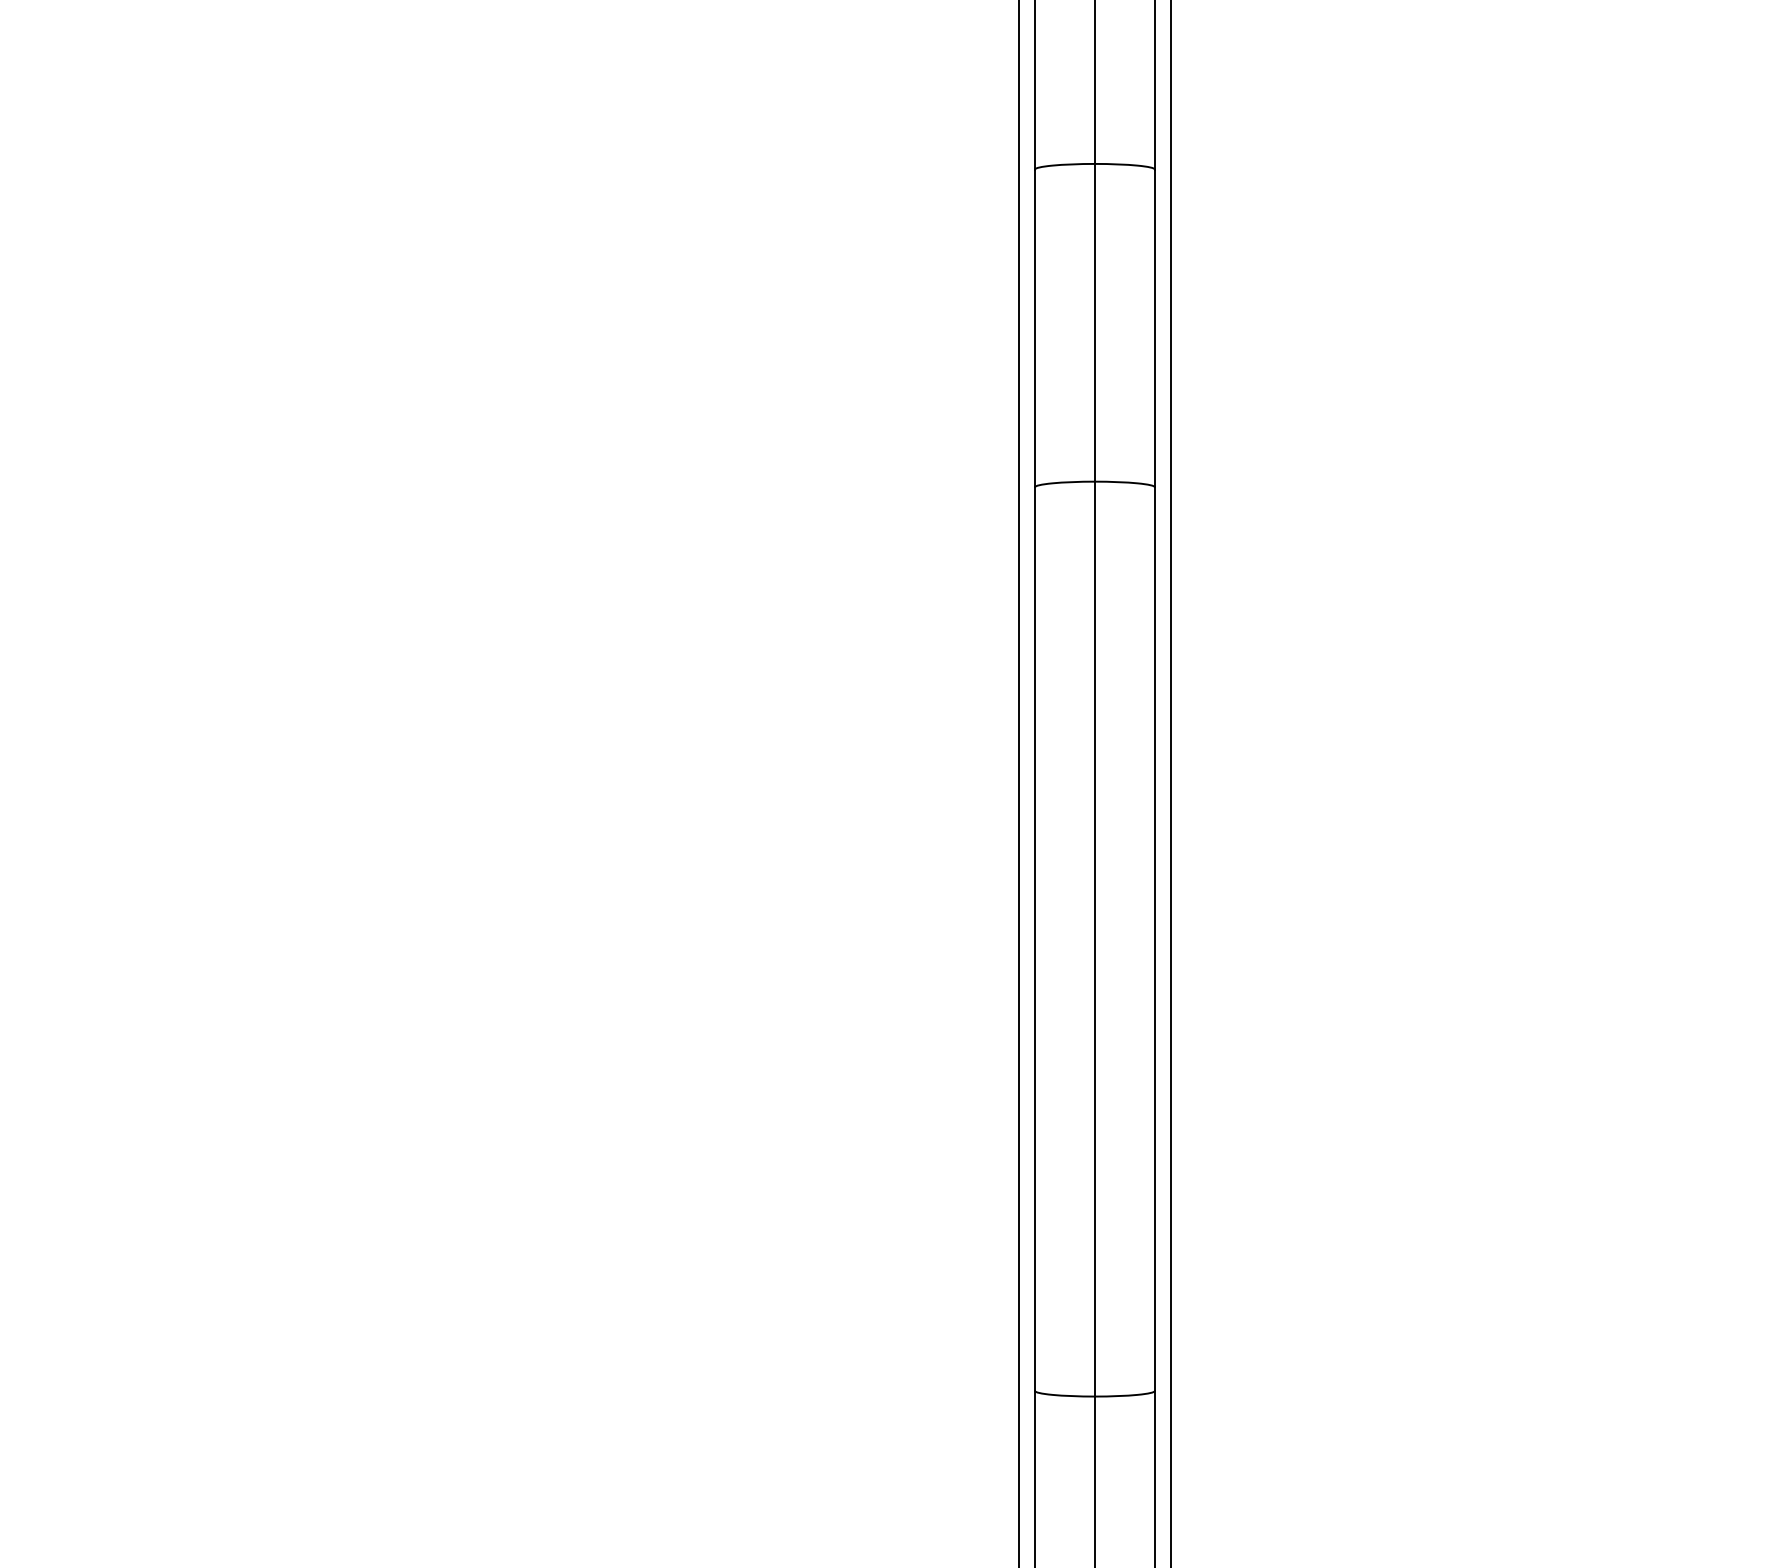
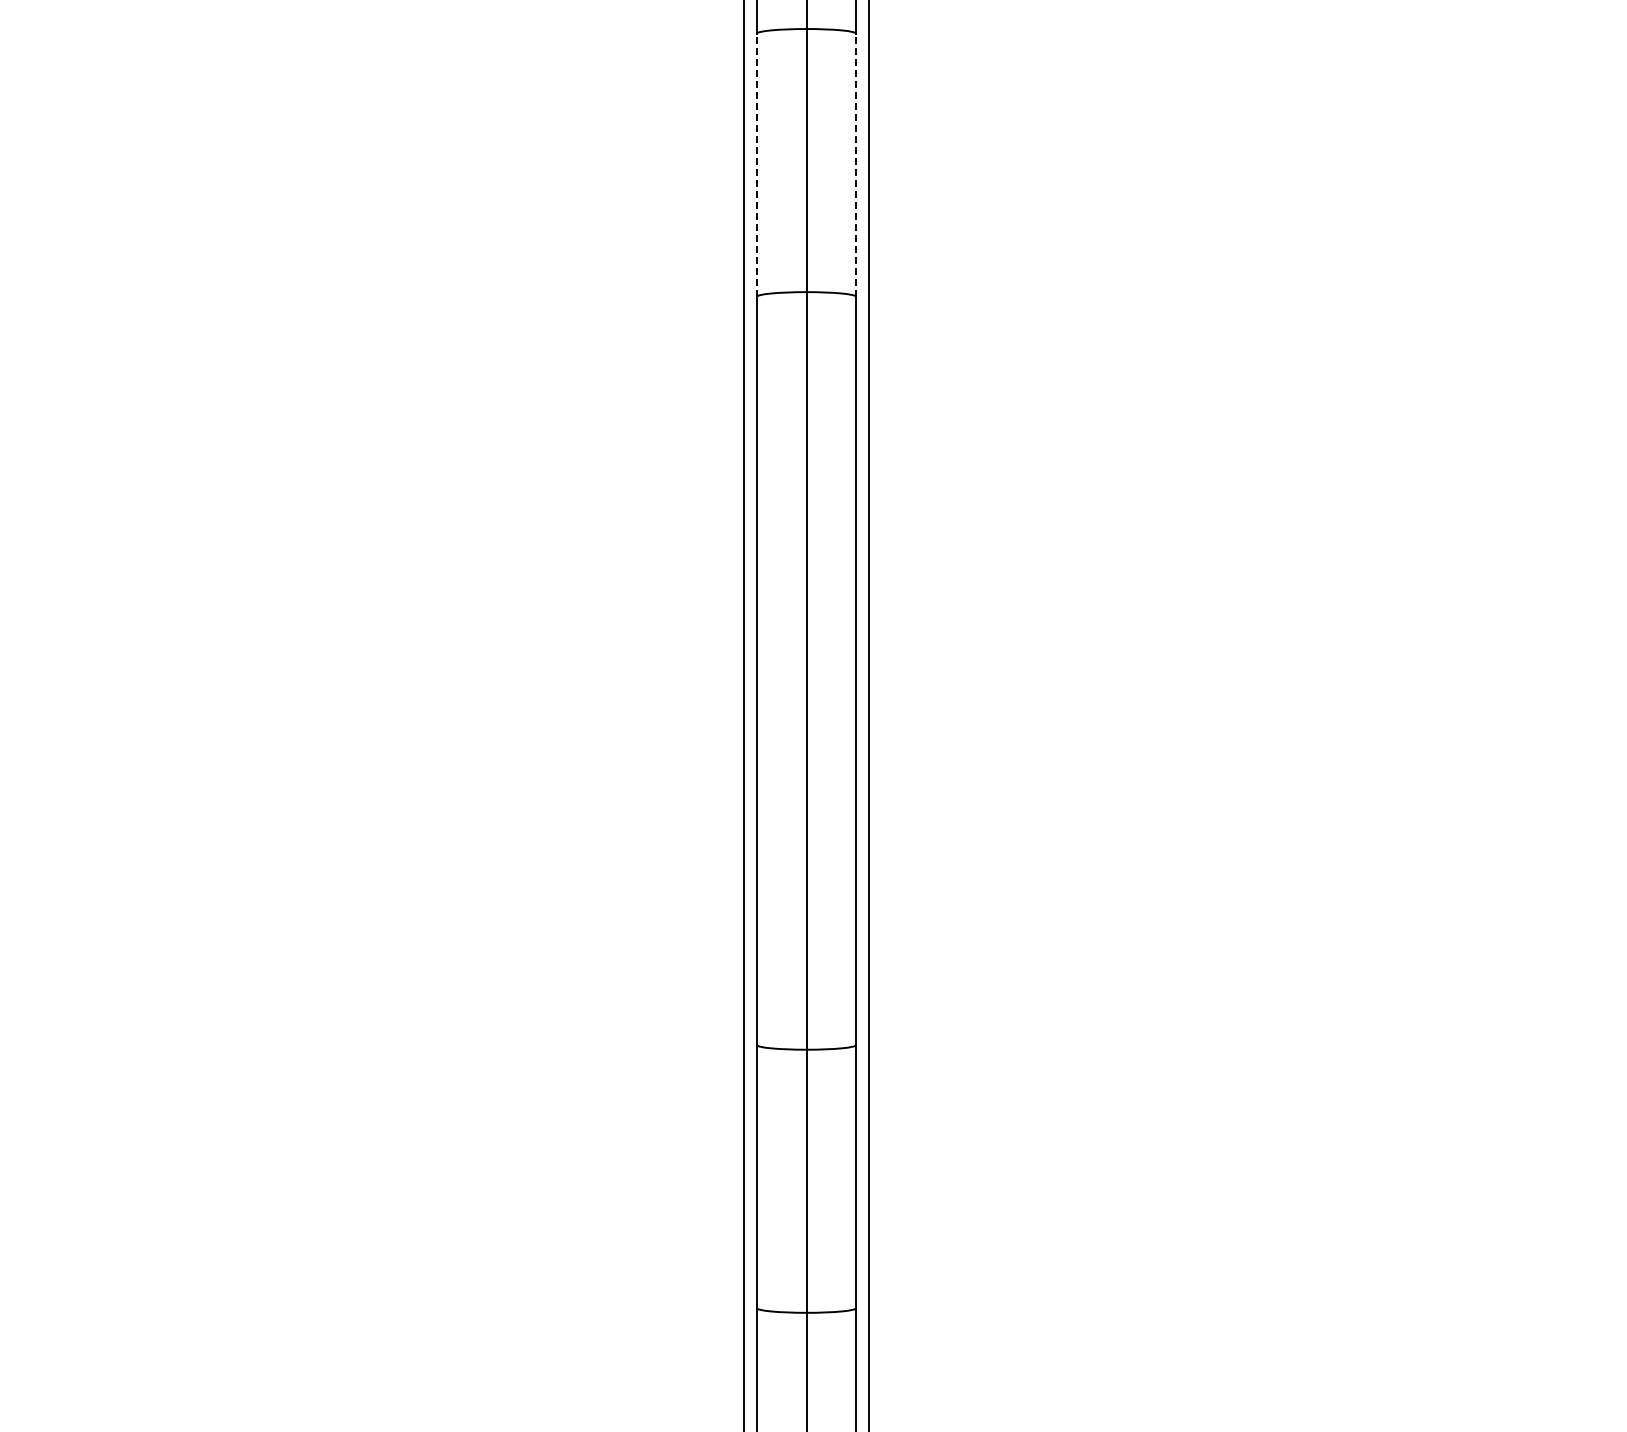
line: (1034, 328) -> (756, 165), solid -> dashed
line: (1155, 328) -> (856, 165), solid -> dashed

